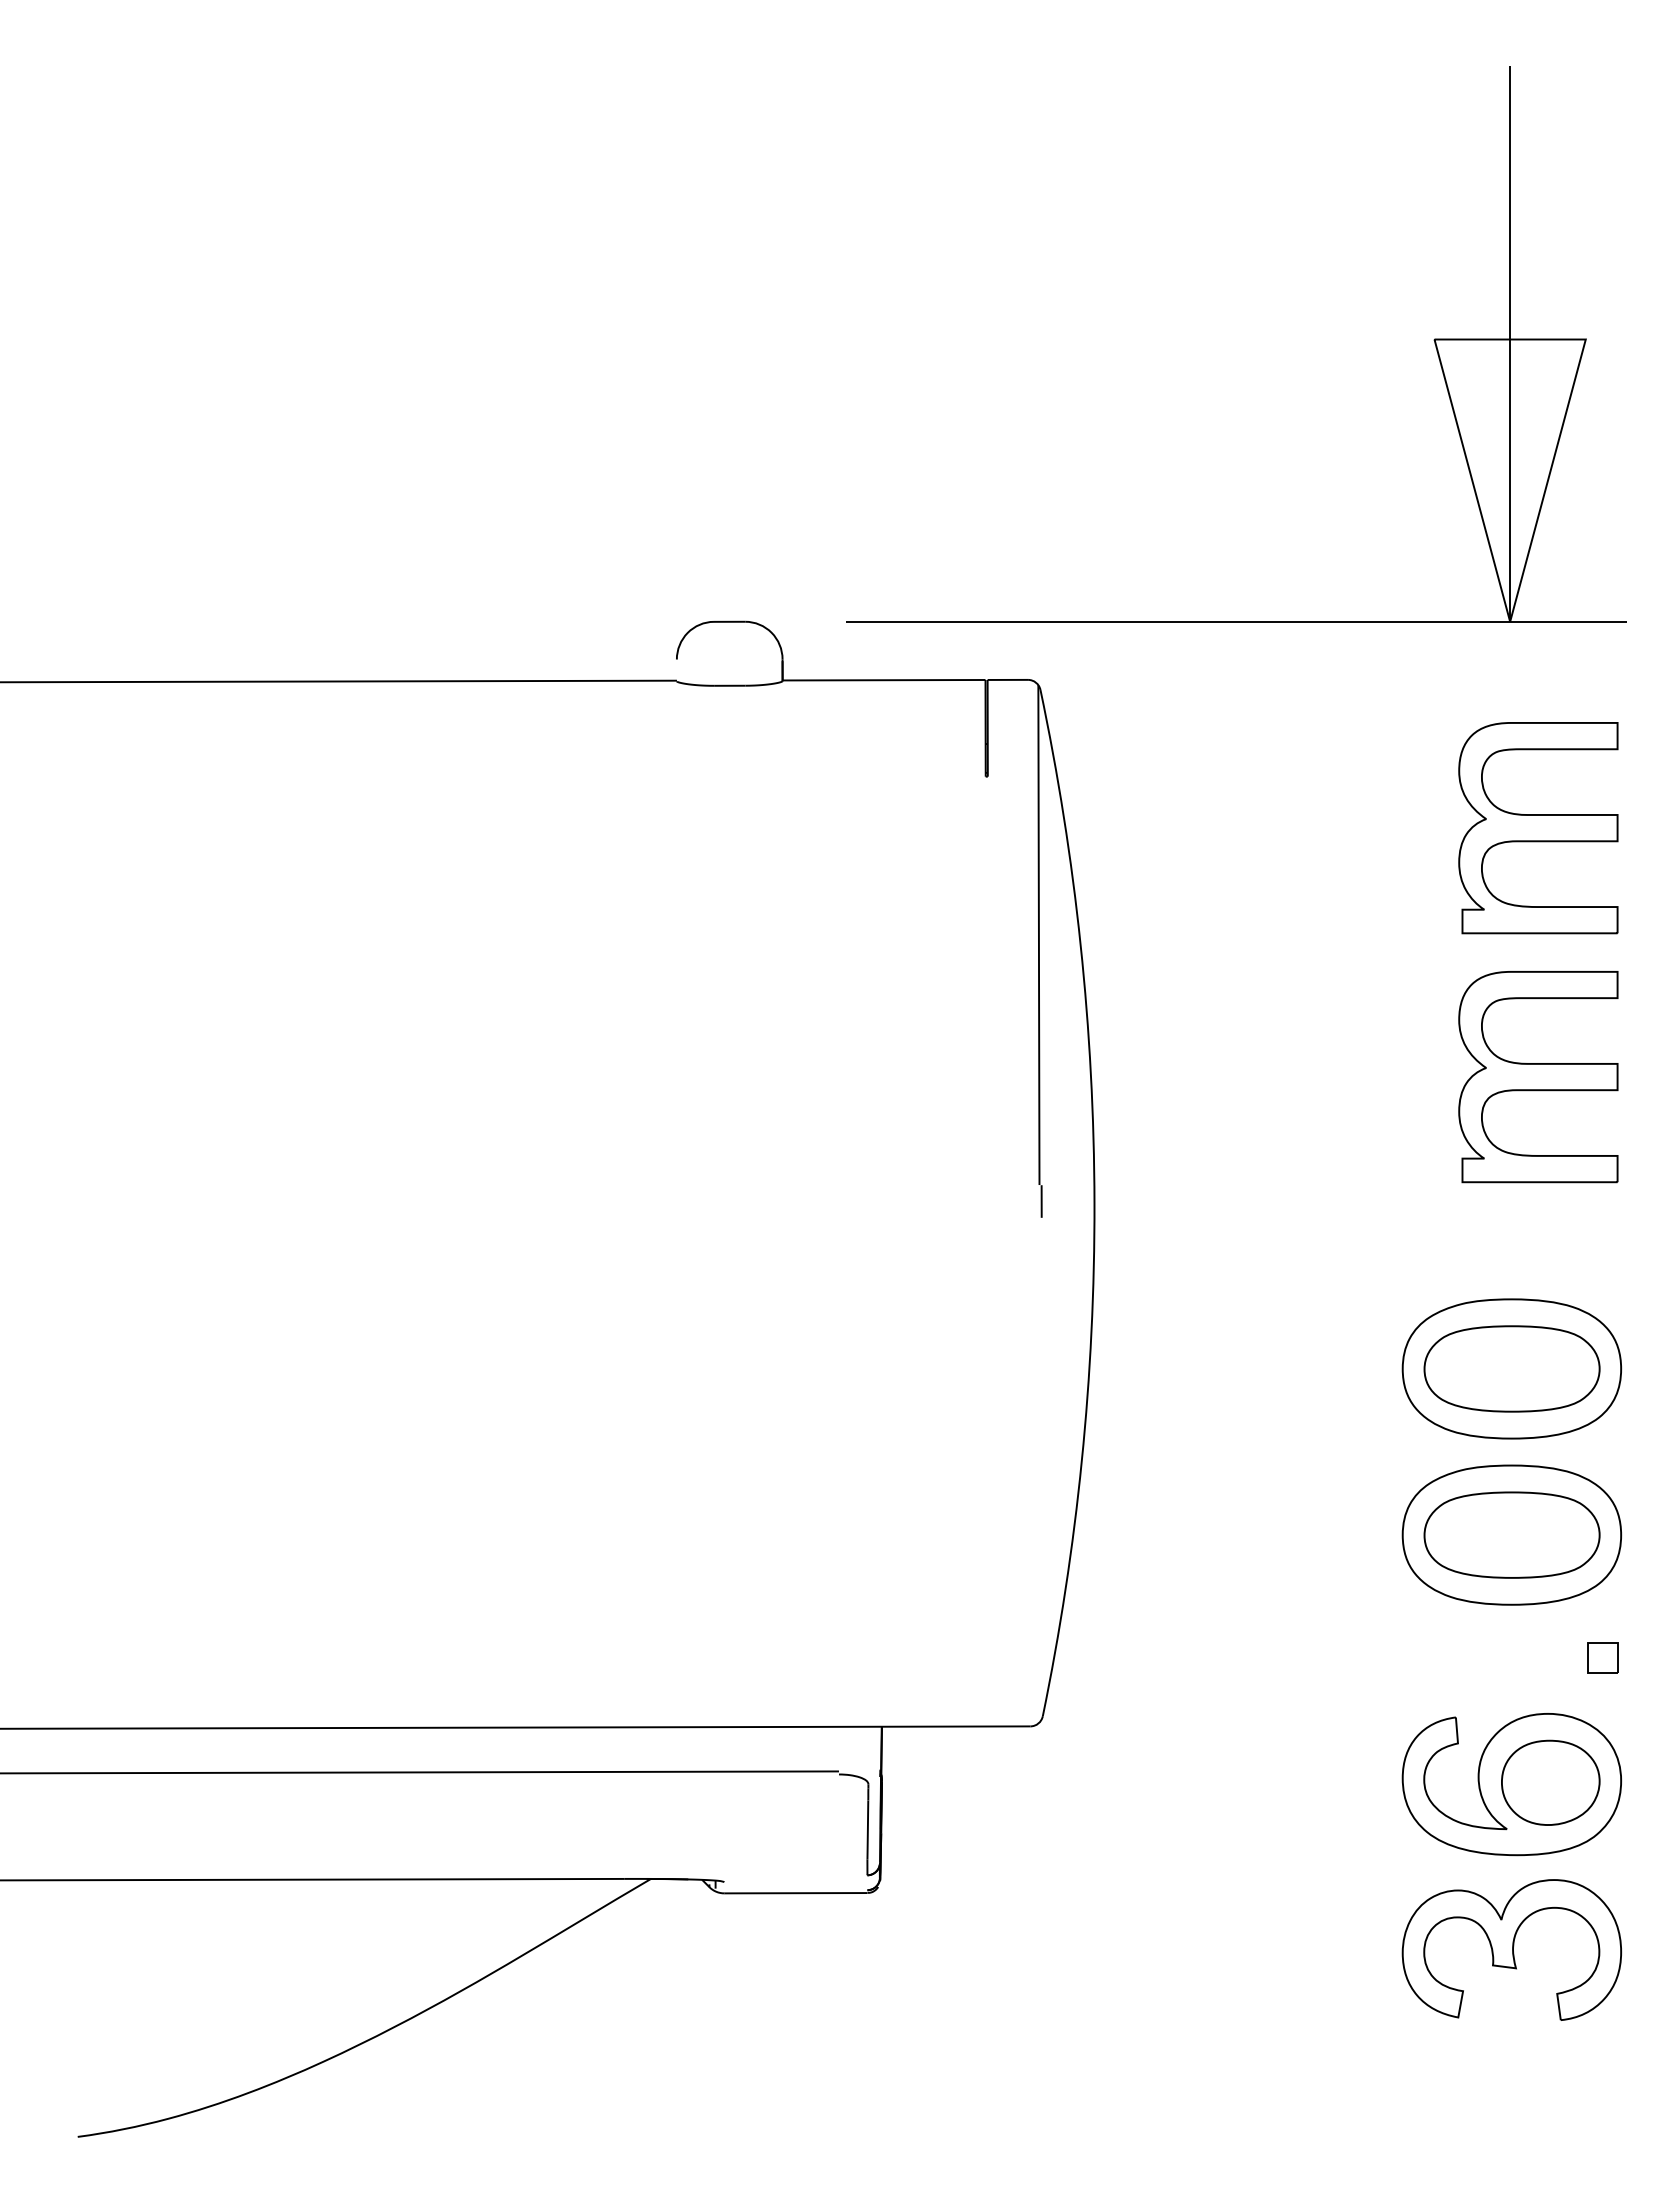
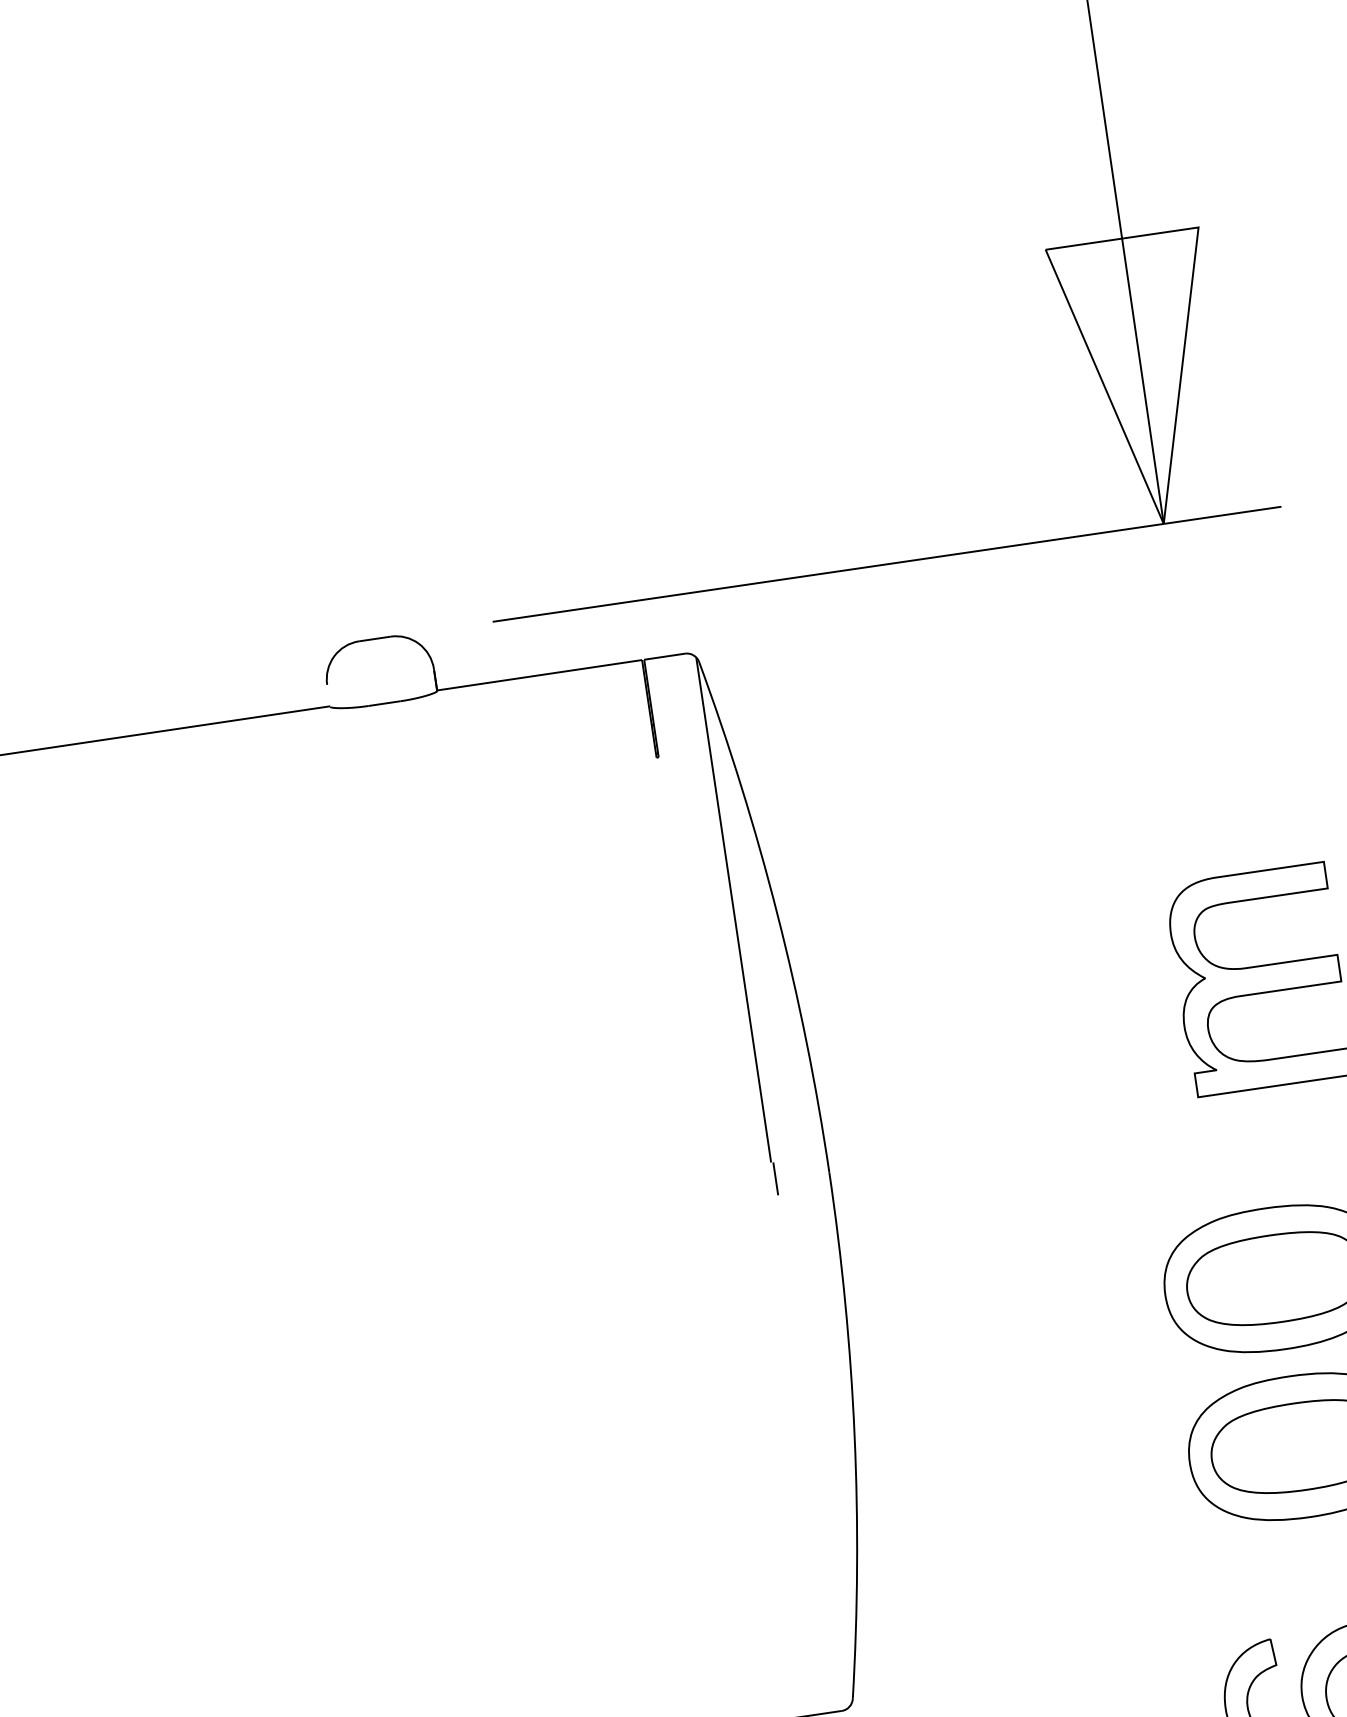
part: (1538, 828) -> (1222, 728), removed

